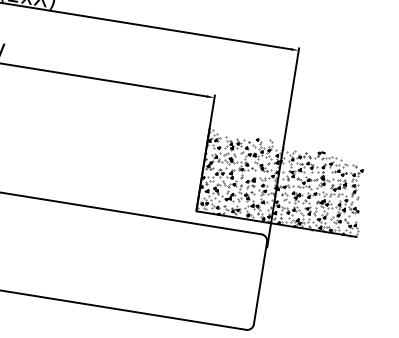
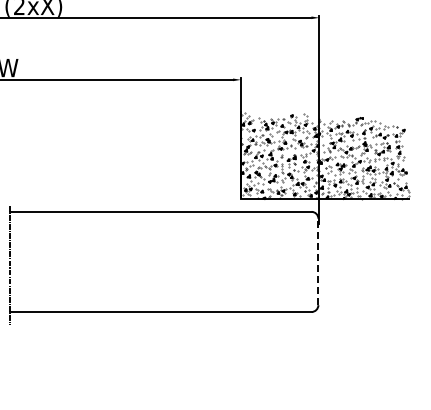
line: (260, 282) -> (318, 261), solid -> dashed

